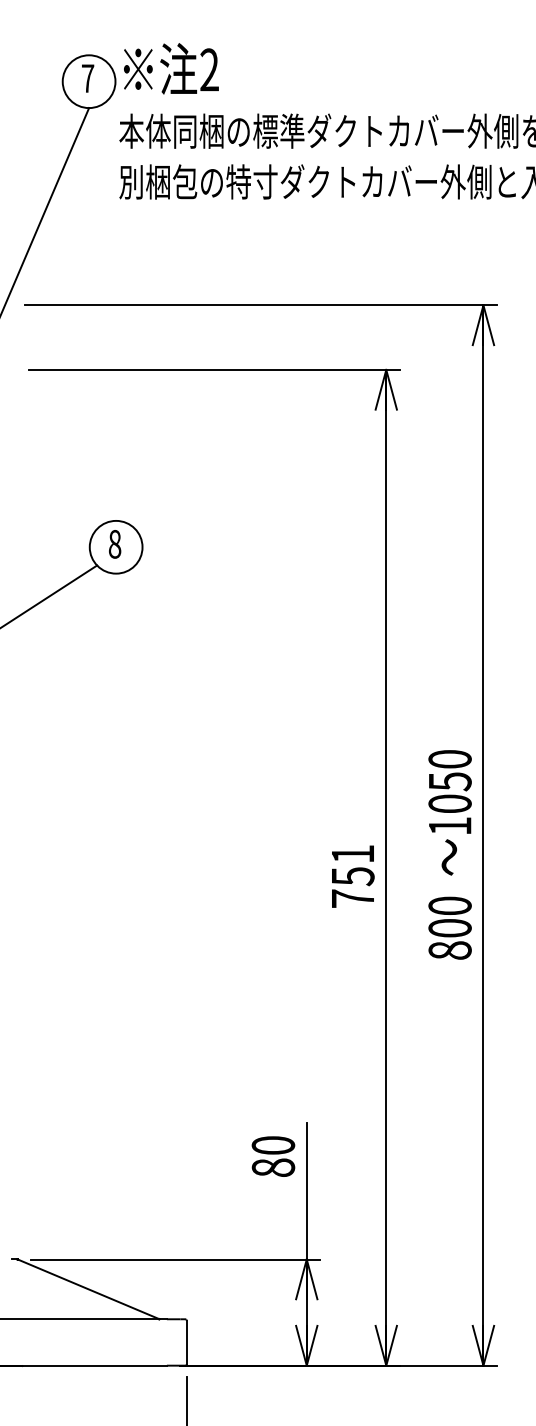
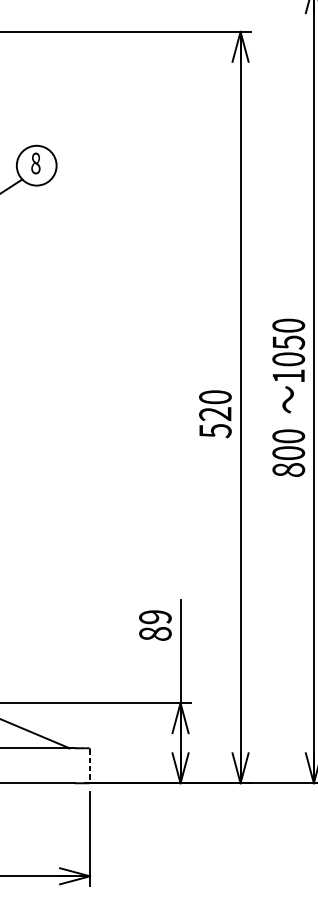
text: (352, 876) -> (215, 414), 751 -> 520
text: (273, 1145) -> (155, 617), 80 -> 89
line: (186, 1342) -> (89, 765), solid -> dashed

